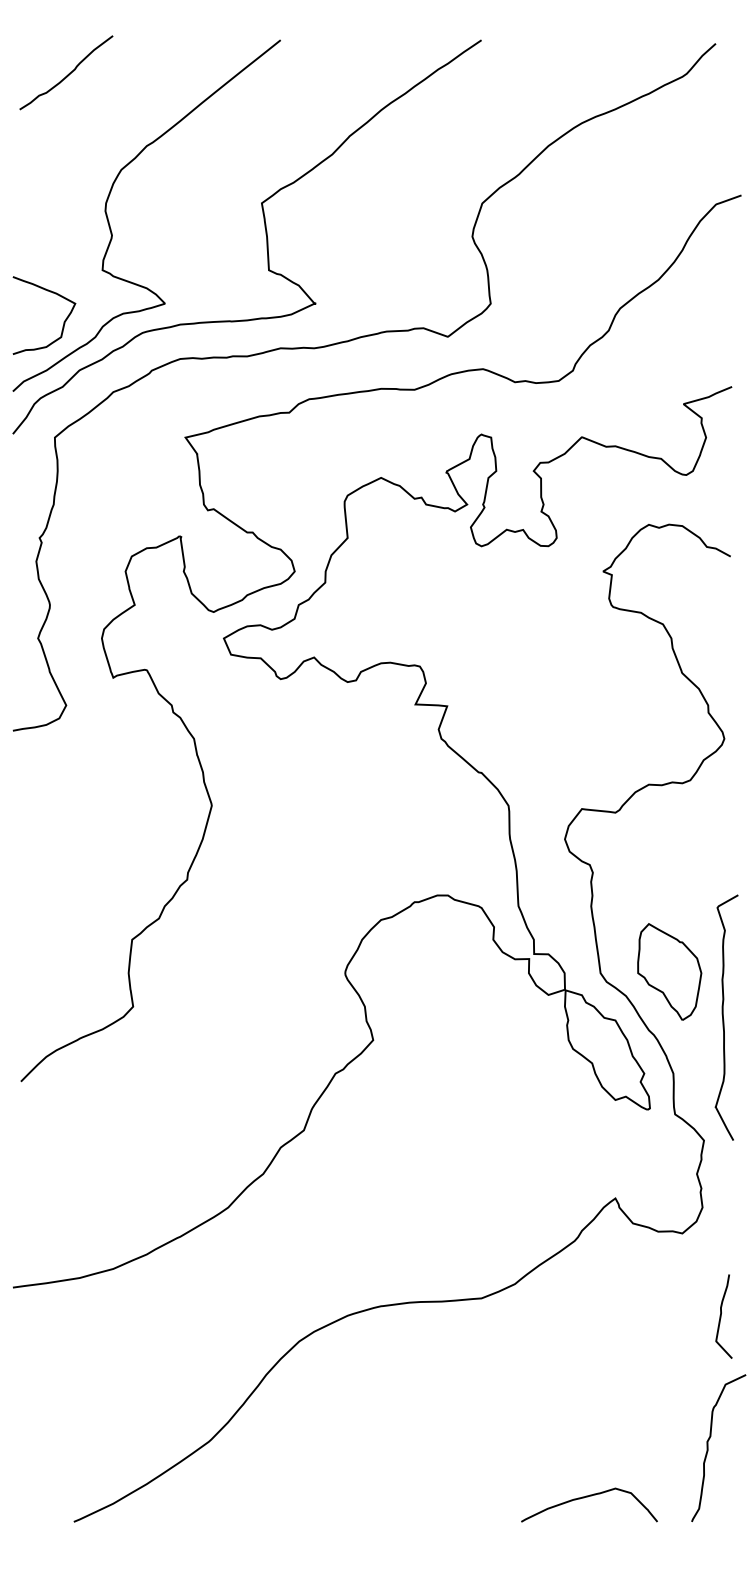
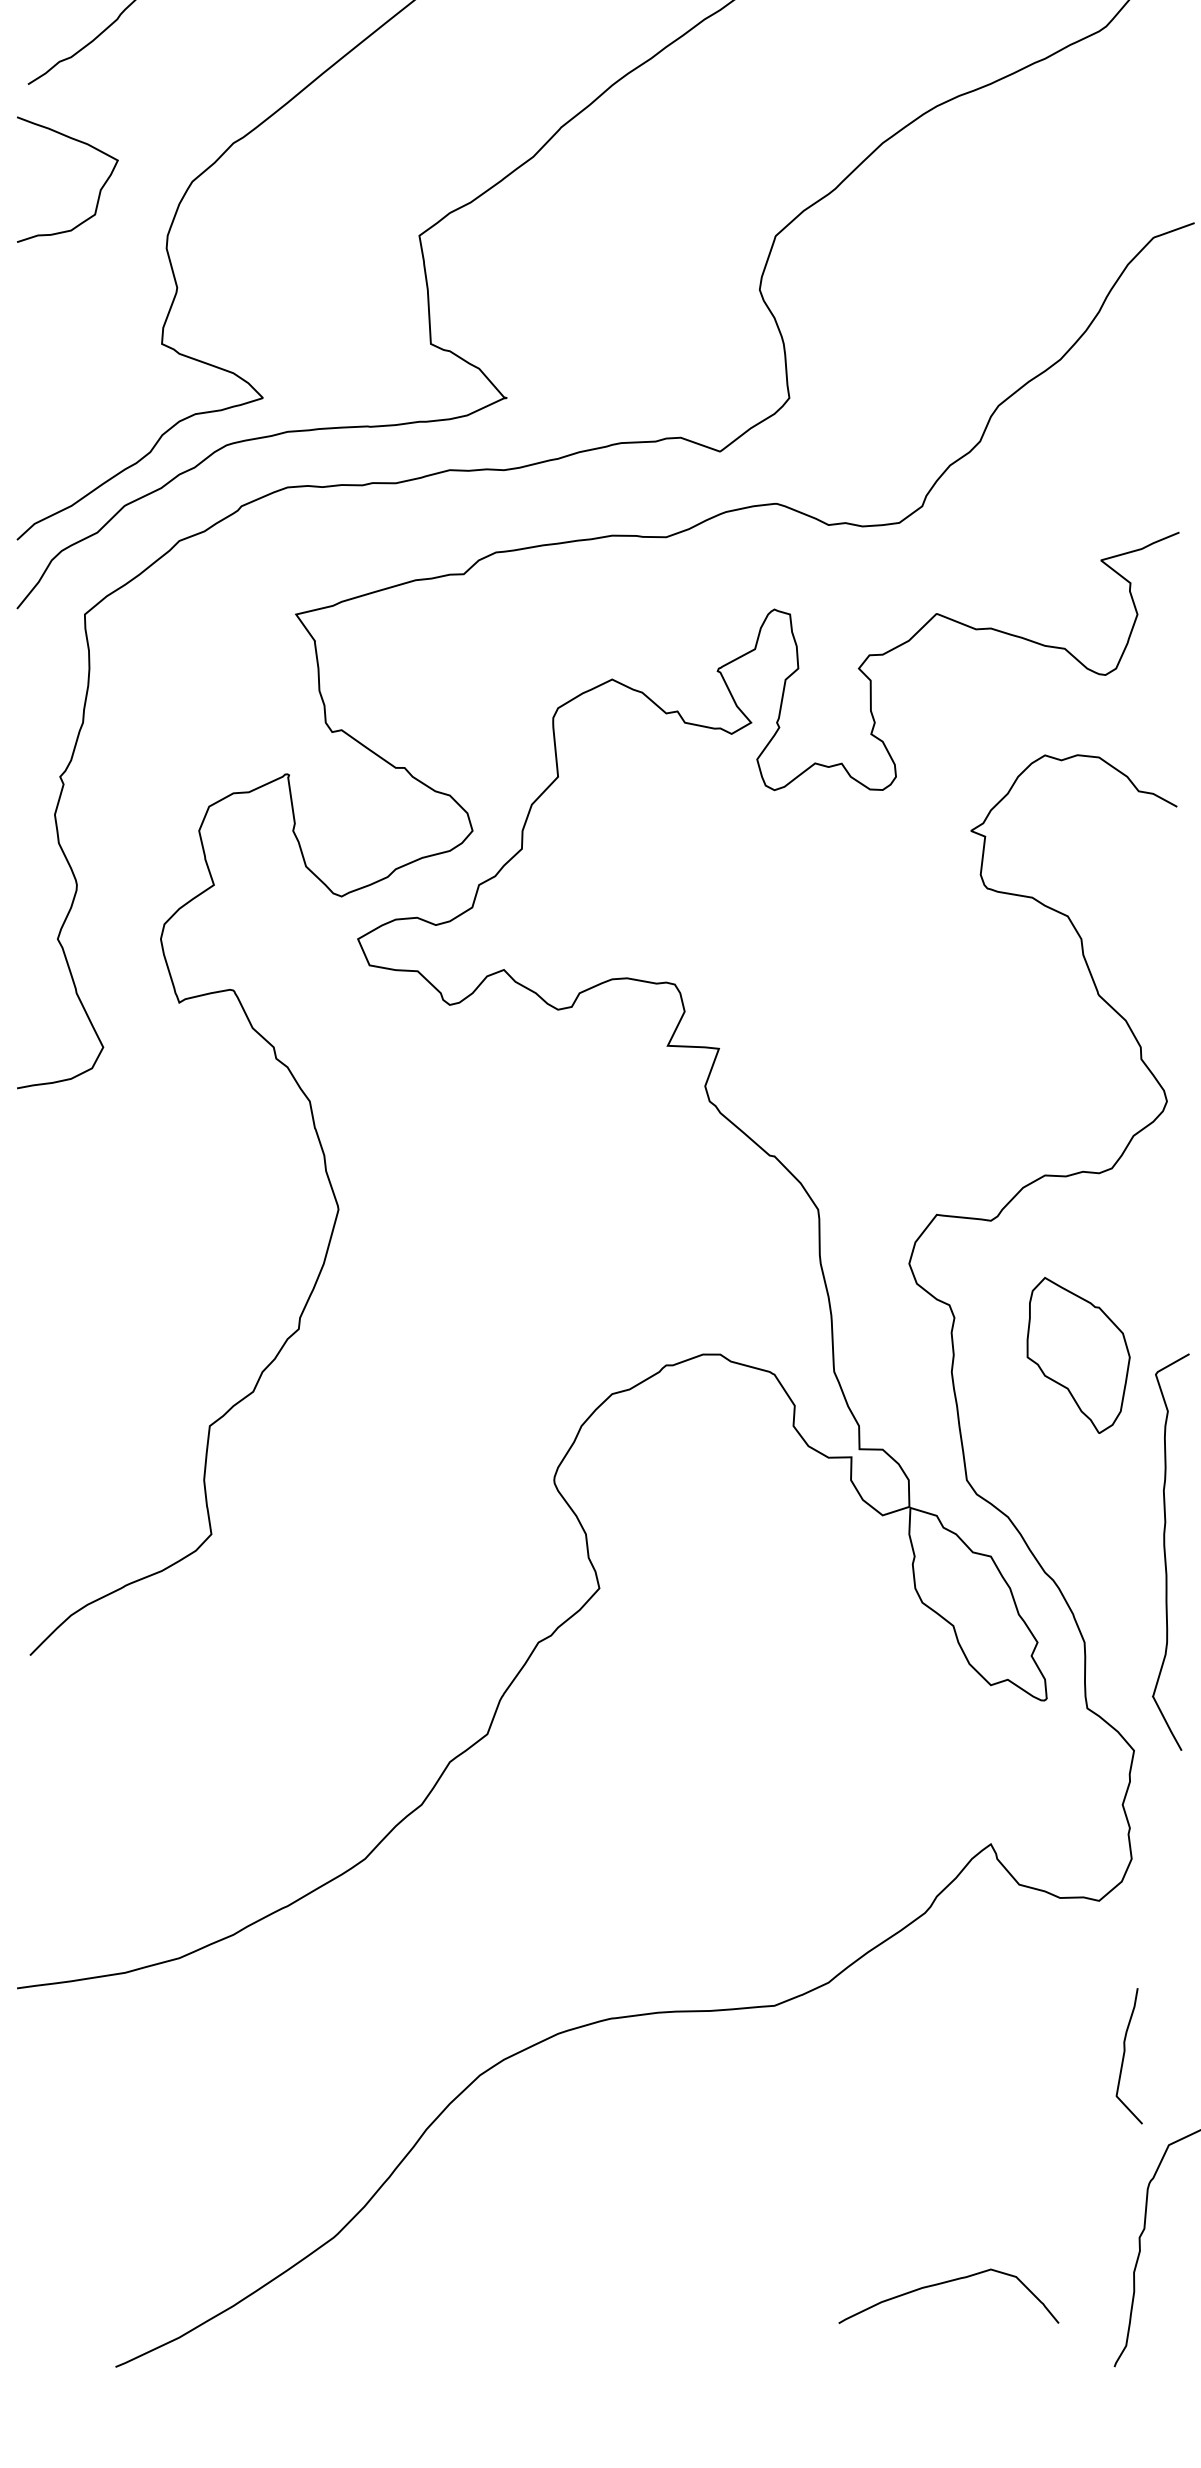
curve: (63, 322) -> (98, 190), moved
part: (669, 971) -> (1078, 1354), moved
curve: (721, 1316) -> (1125, 2056), moved
curve: (588, 1497) -> (947, 2283), moved

